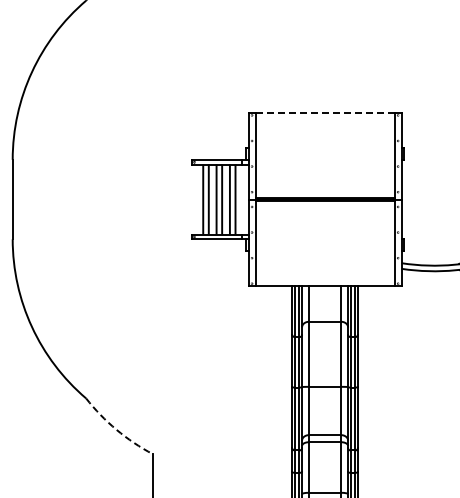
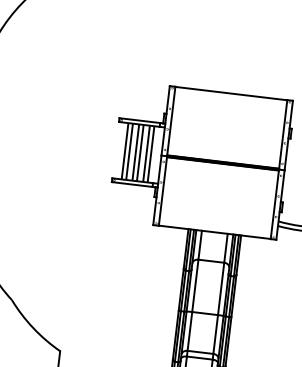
line: (325, 113) -> (231, 93), dashed -> solid
arc: (116, 429) -> (33, 327), dashed -> solid

